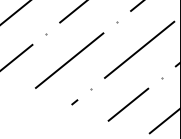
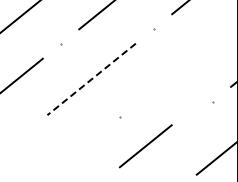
line: (139, 50) -> (183, 65), removed
line: (69, 60) -> (91, 79), solid -> dashed
line: (74, 101) -> (98, 133), removed
line: (128, 104) -> (145, 146), moved

